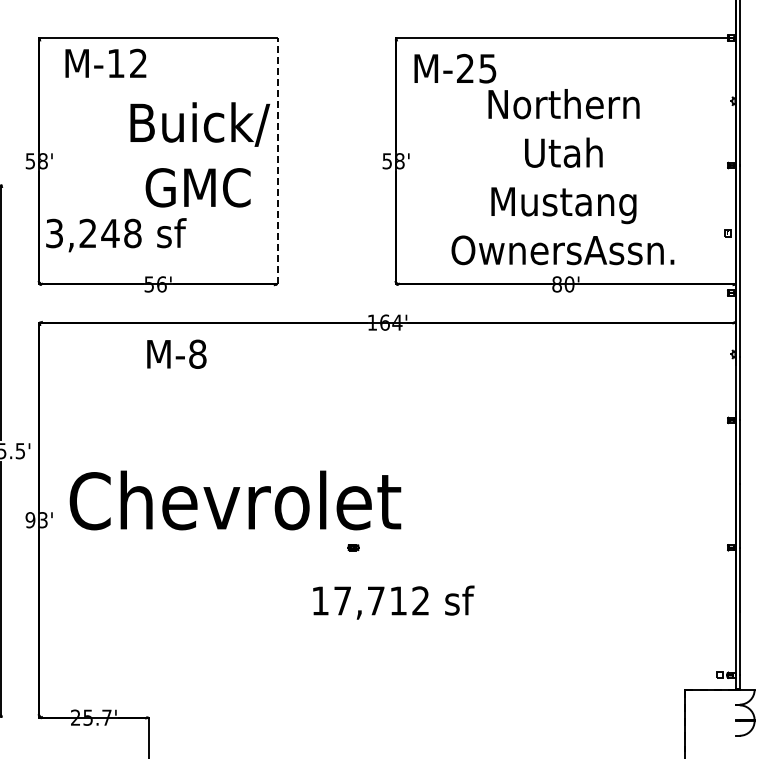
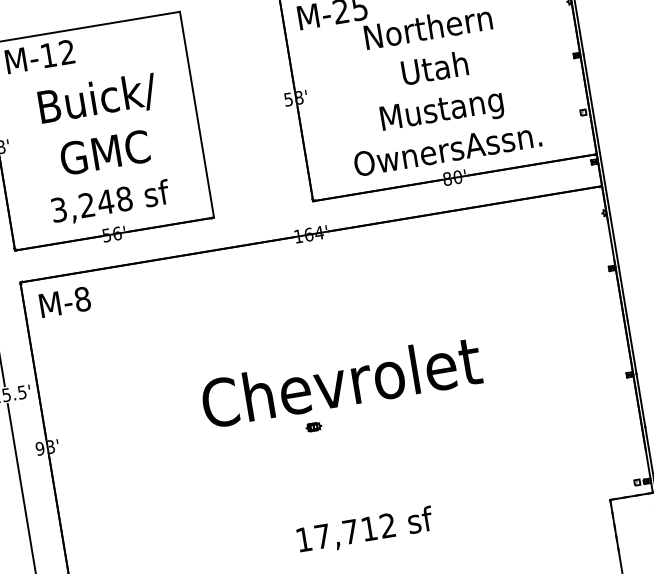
text: (200, 154) -> (102, 124), moved
line: (277, 160) -> (196, 114), dashed -> solid
text: (116, 235) -> (111, 202), moved
text: (176, 353) -> (64, 301), moved
text: (235, 500) -> (341, 381), moved
part: (353, 547) -> (313, 426), size x1.43
text: (393, 602) -> (365, 530), moved

